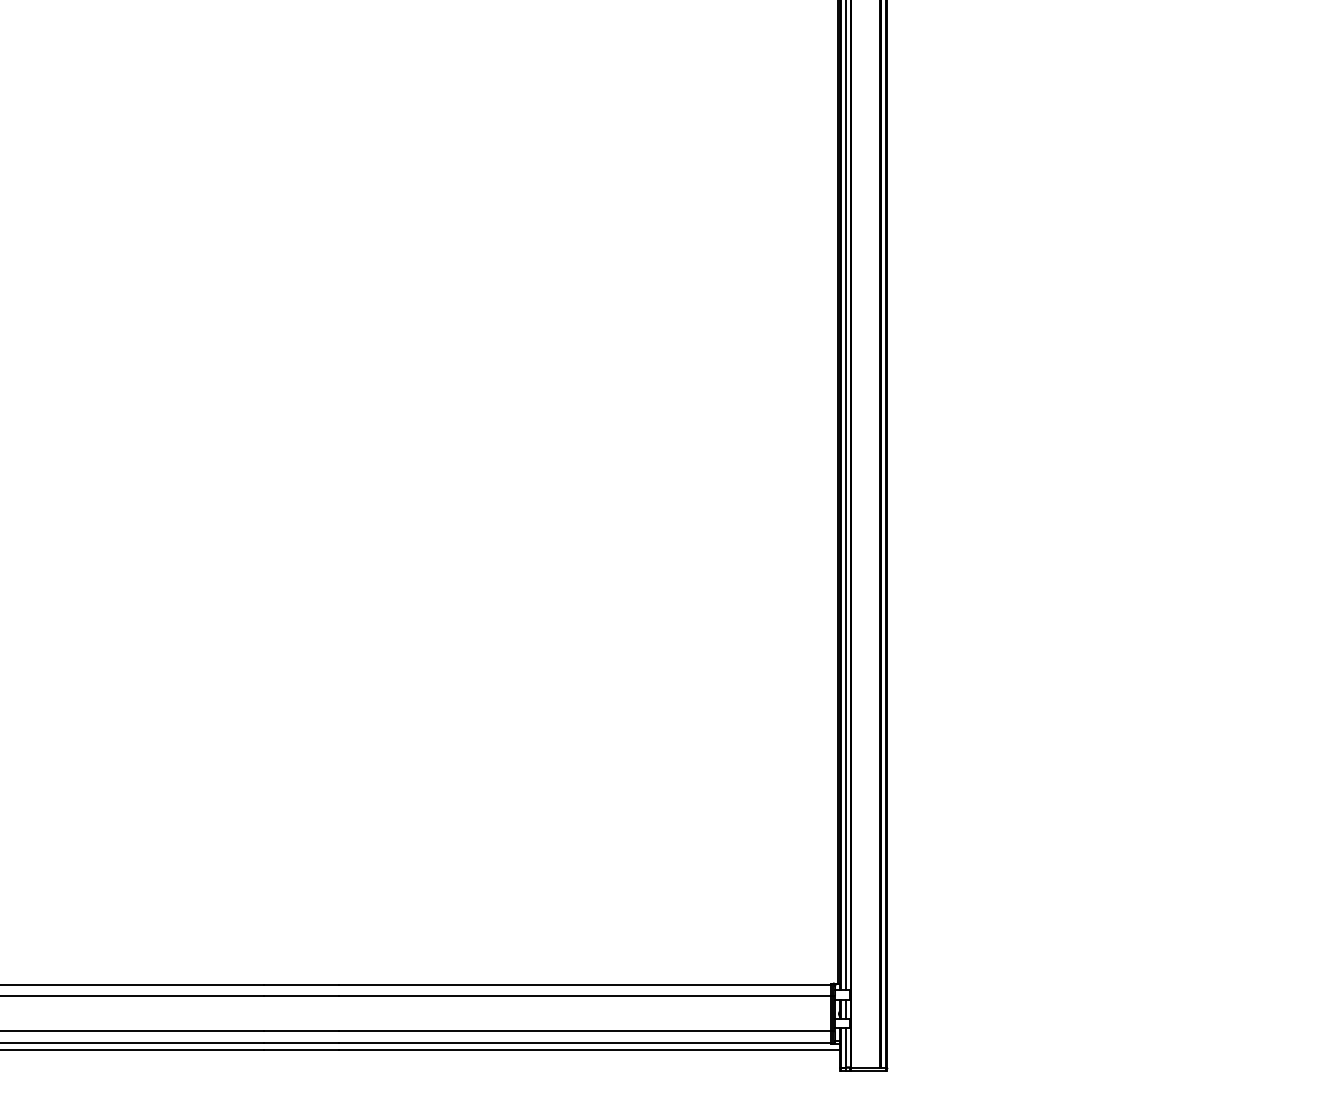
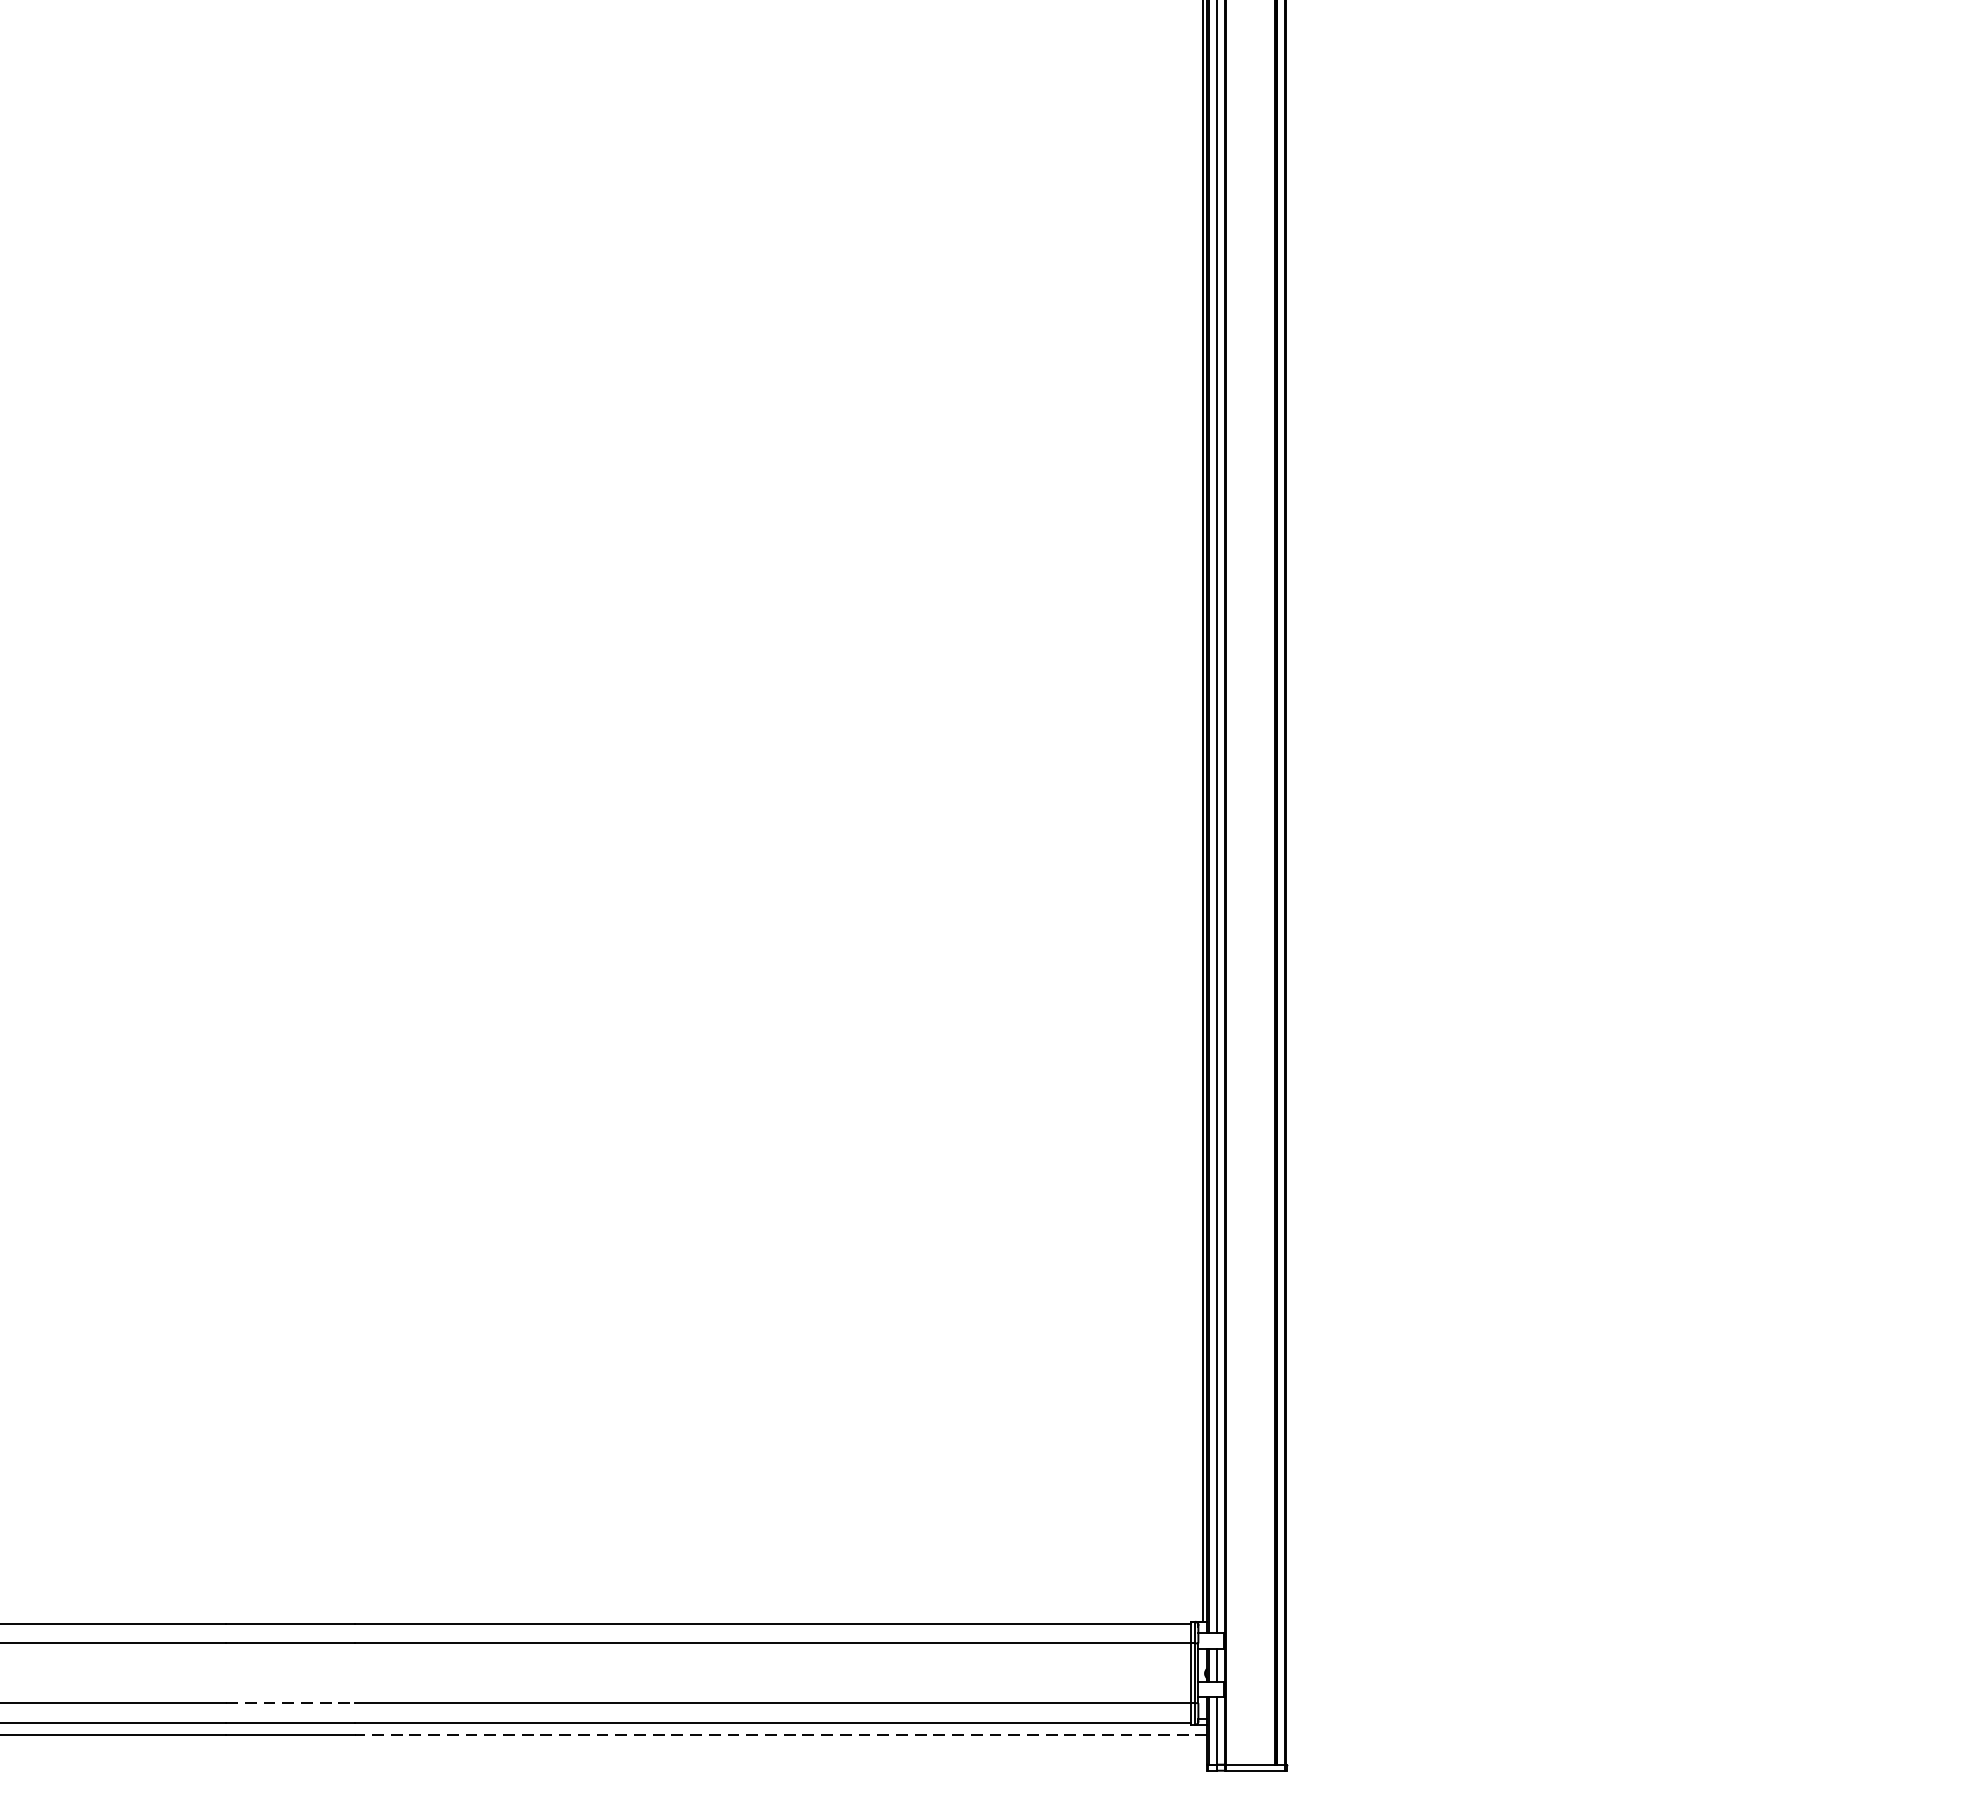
line: (301, 1031) -> (290, 1703), solid -> dashed
line: (589, 1050) -> (780, 1735), solid -> dashed

